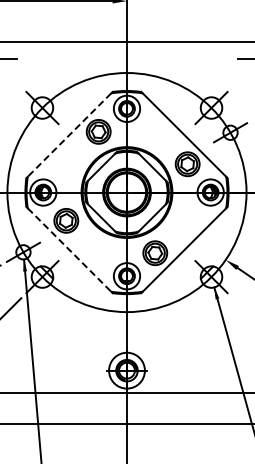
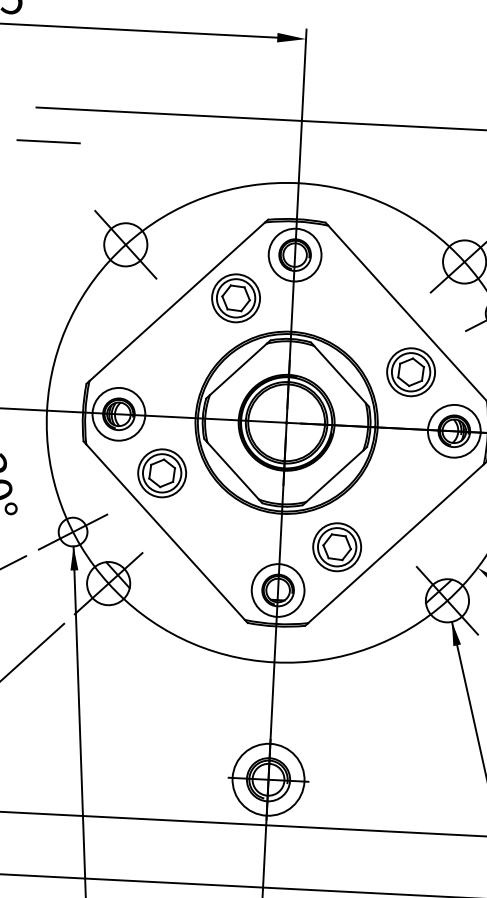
line: (69, 135) -> (177, 302), dashed -> solid
line: (69, 250) -> (165, 533), dashed -> solid

